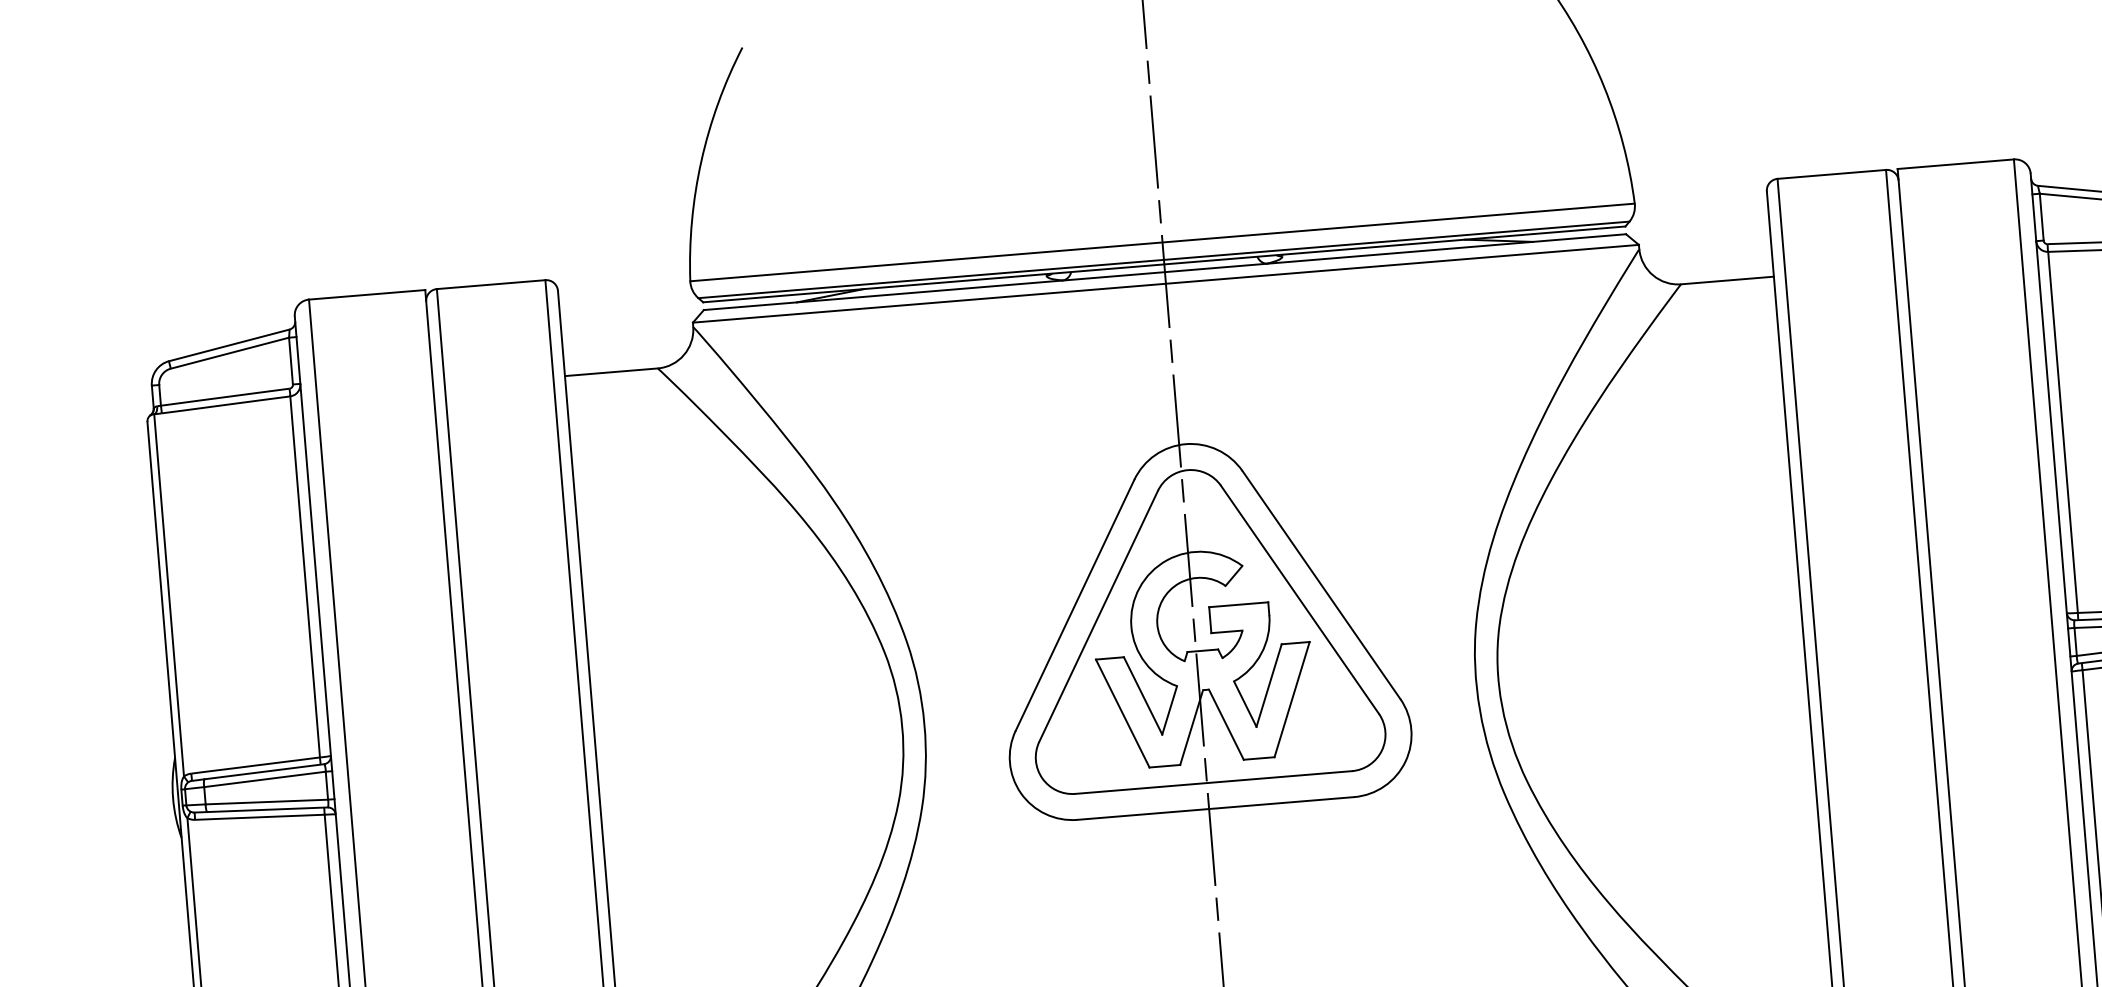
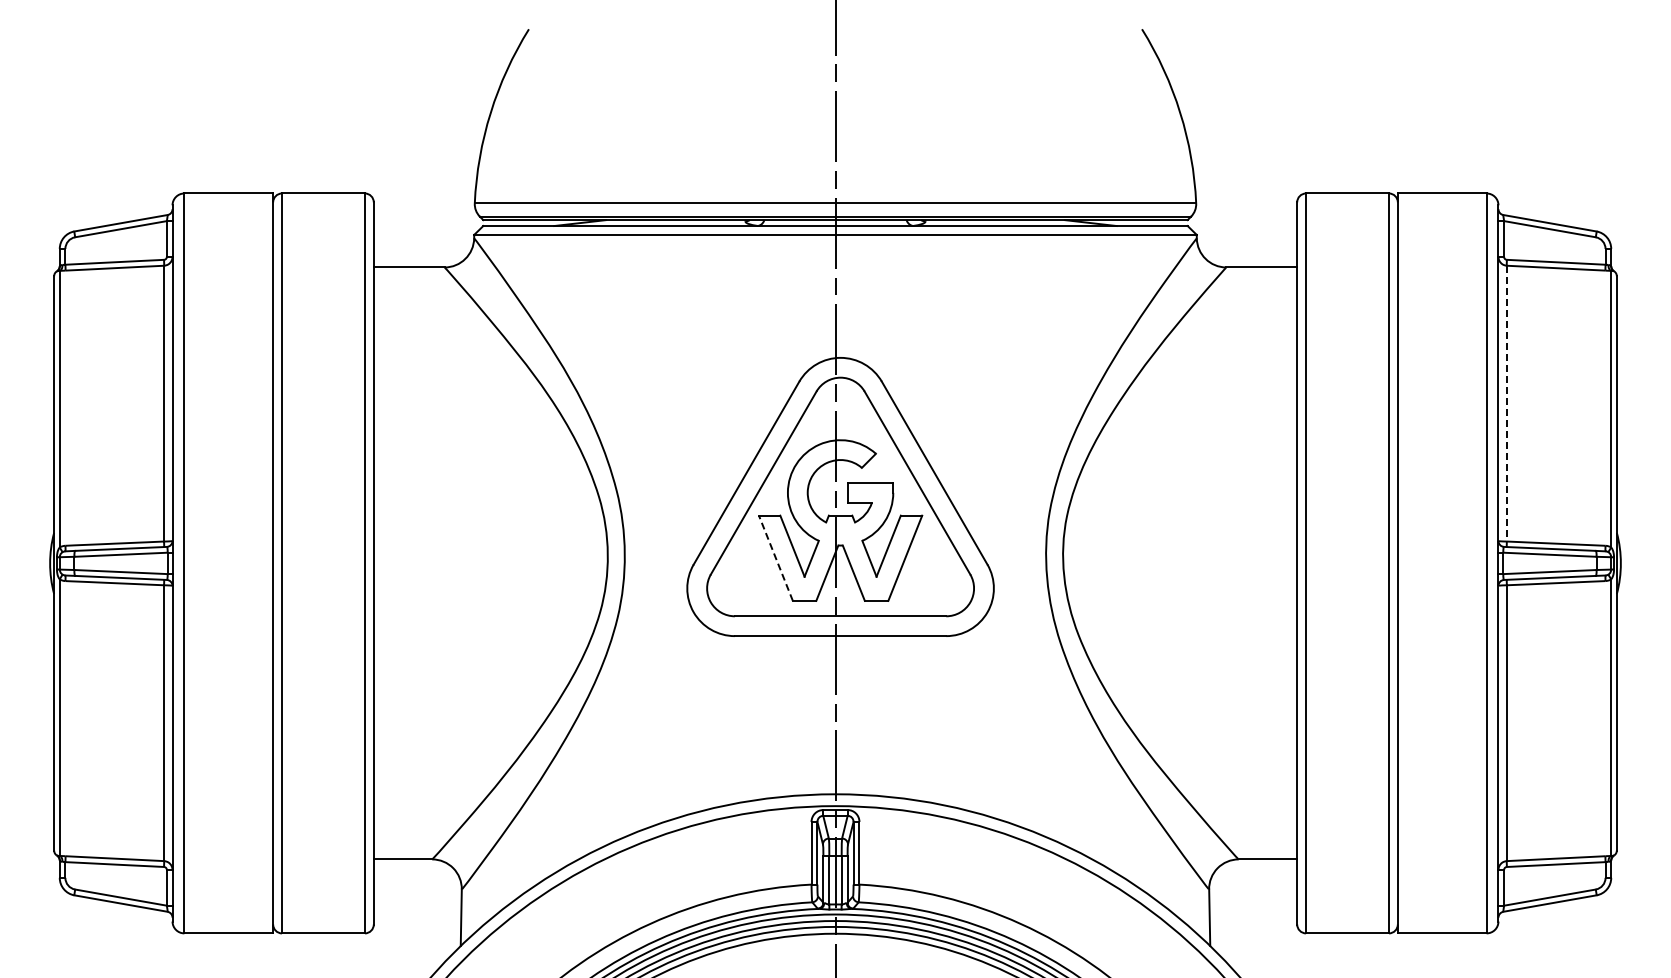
line: (2062, 432) -> (1506, 403), solid -> dashed
line: (1122, 713) -> (775, 558), solid -> dashed

